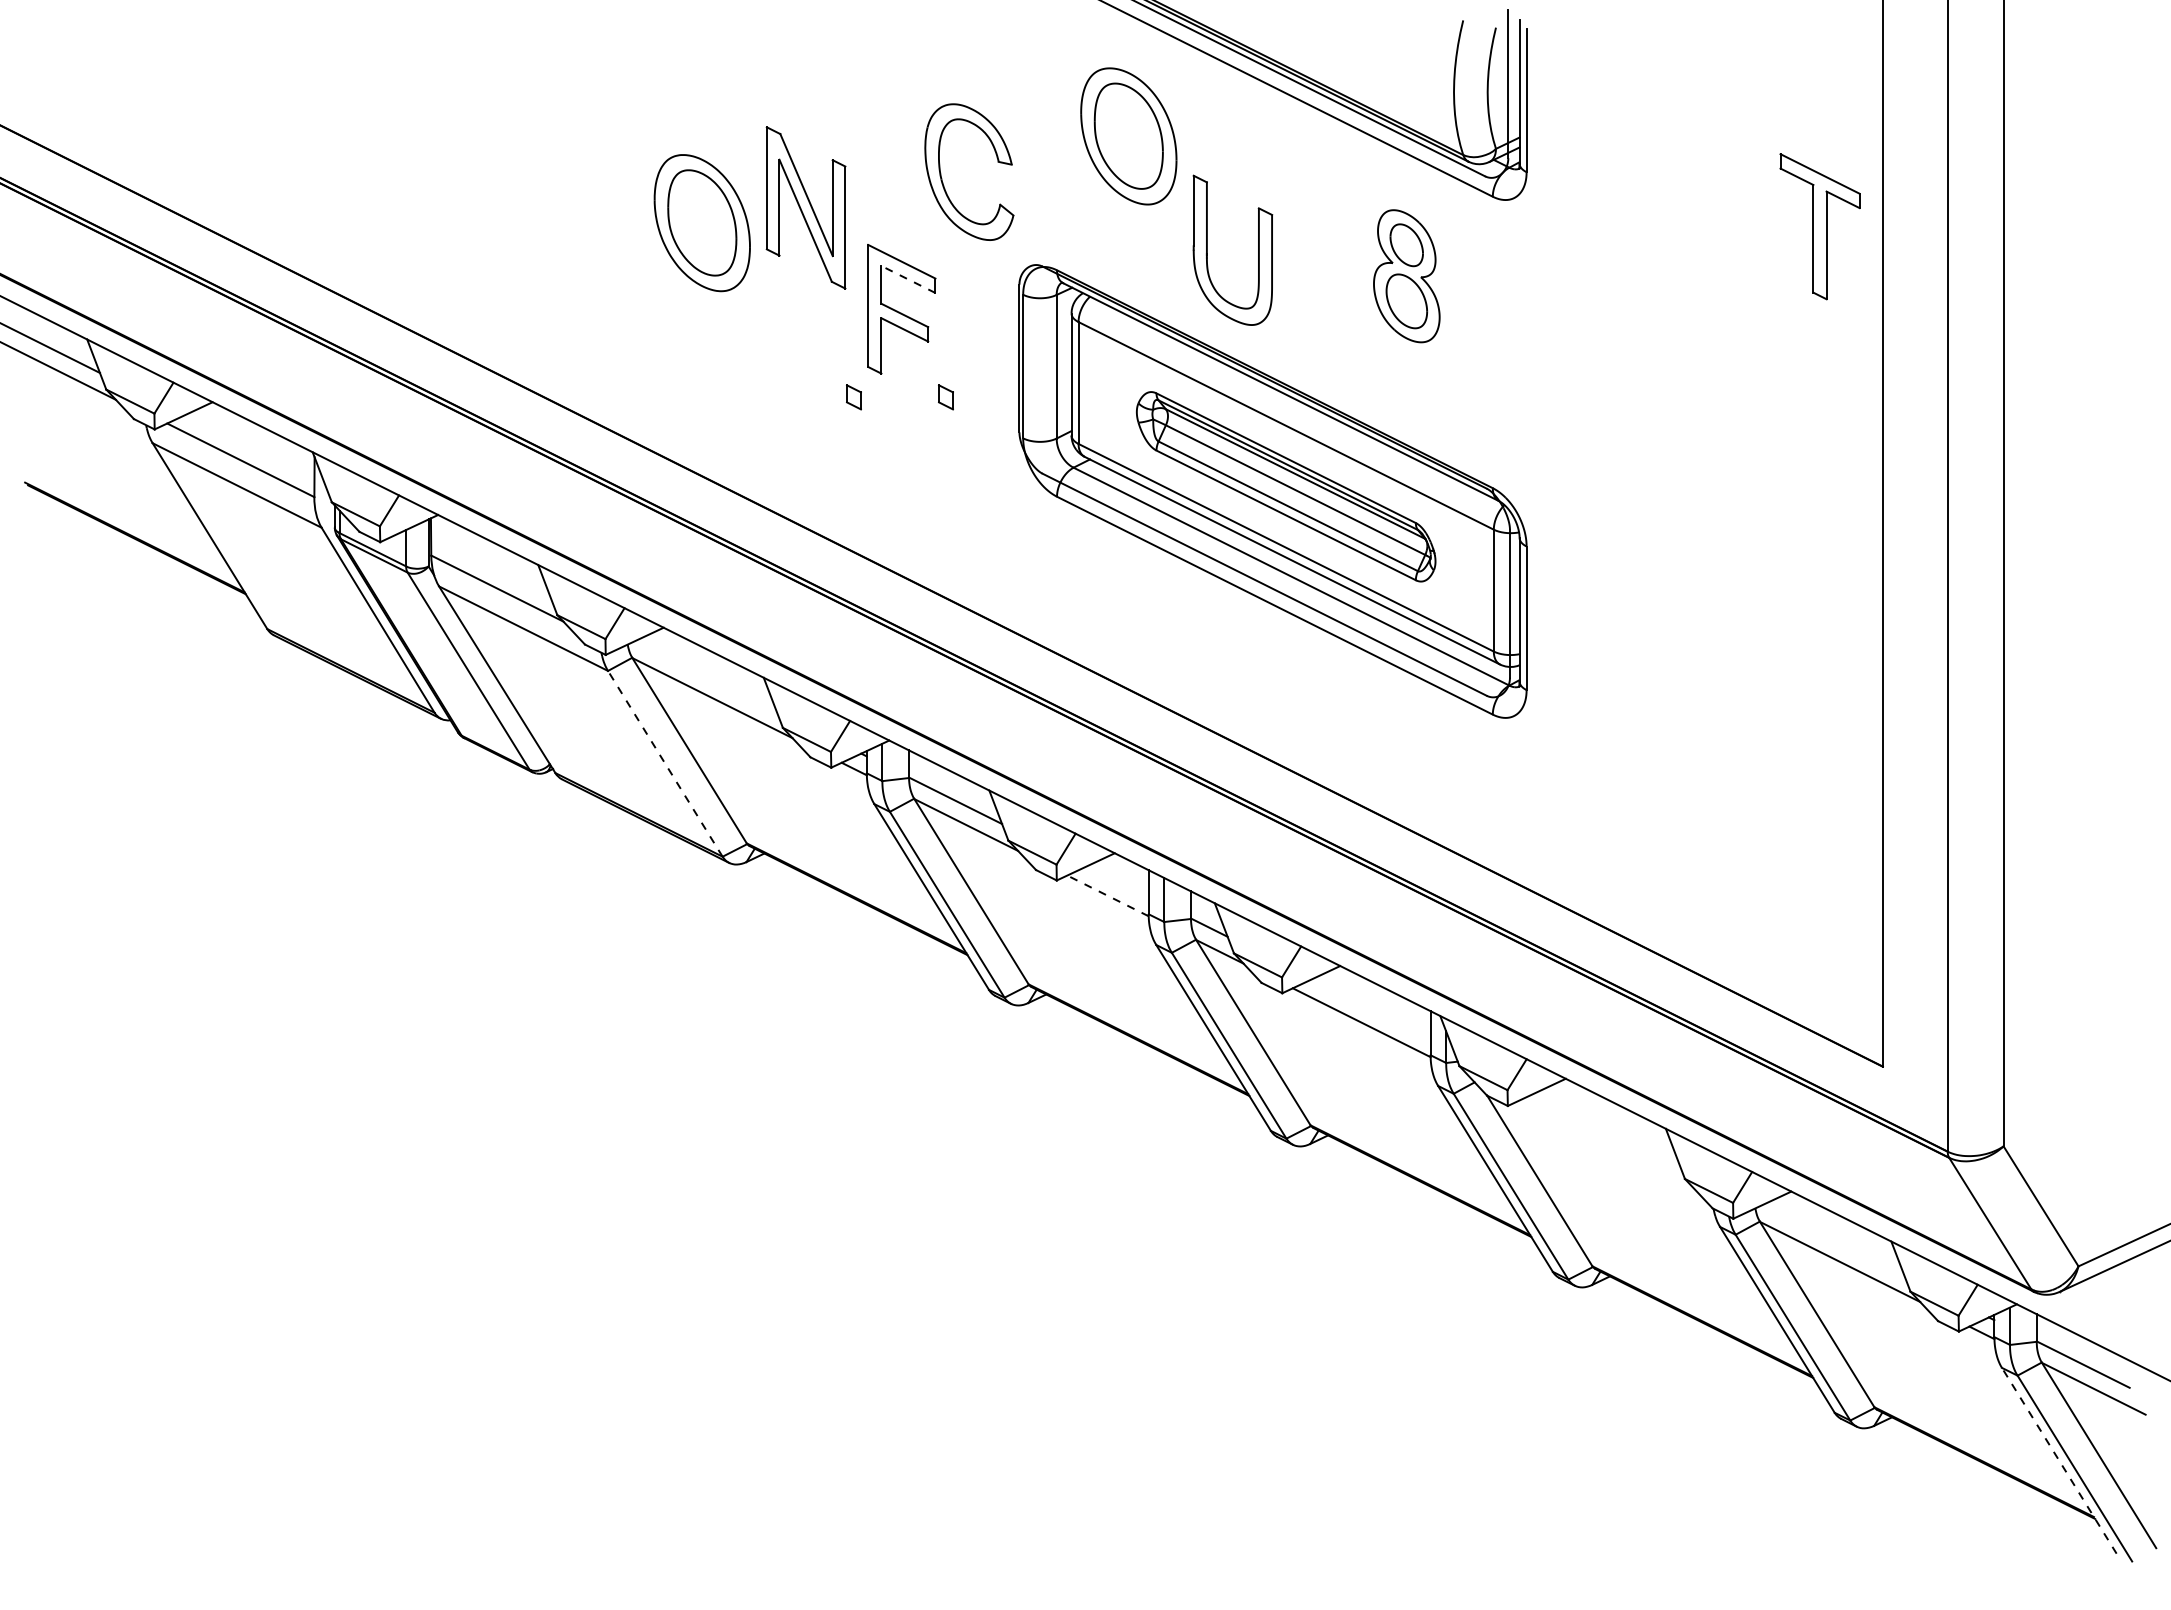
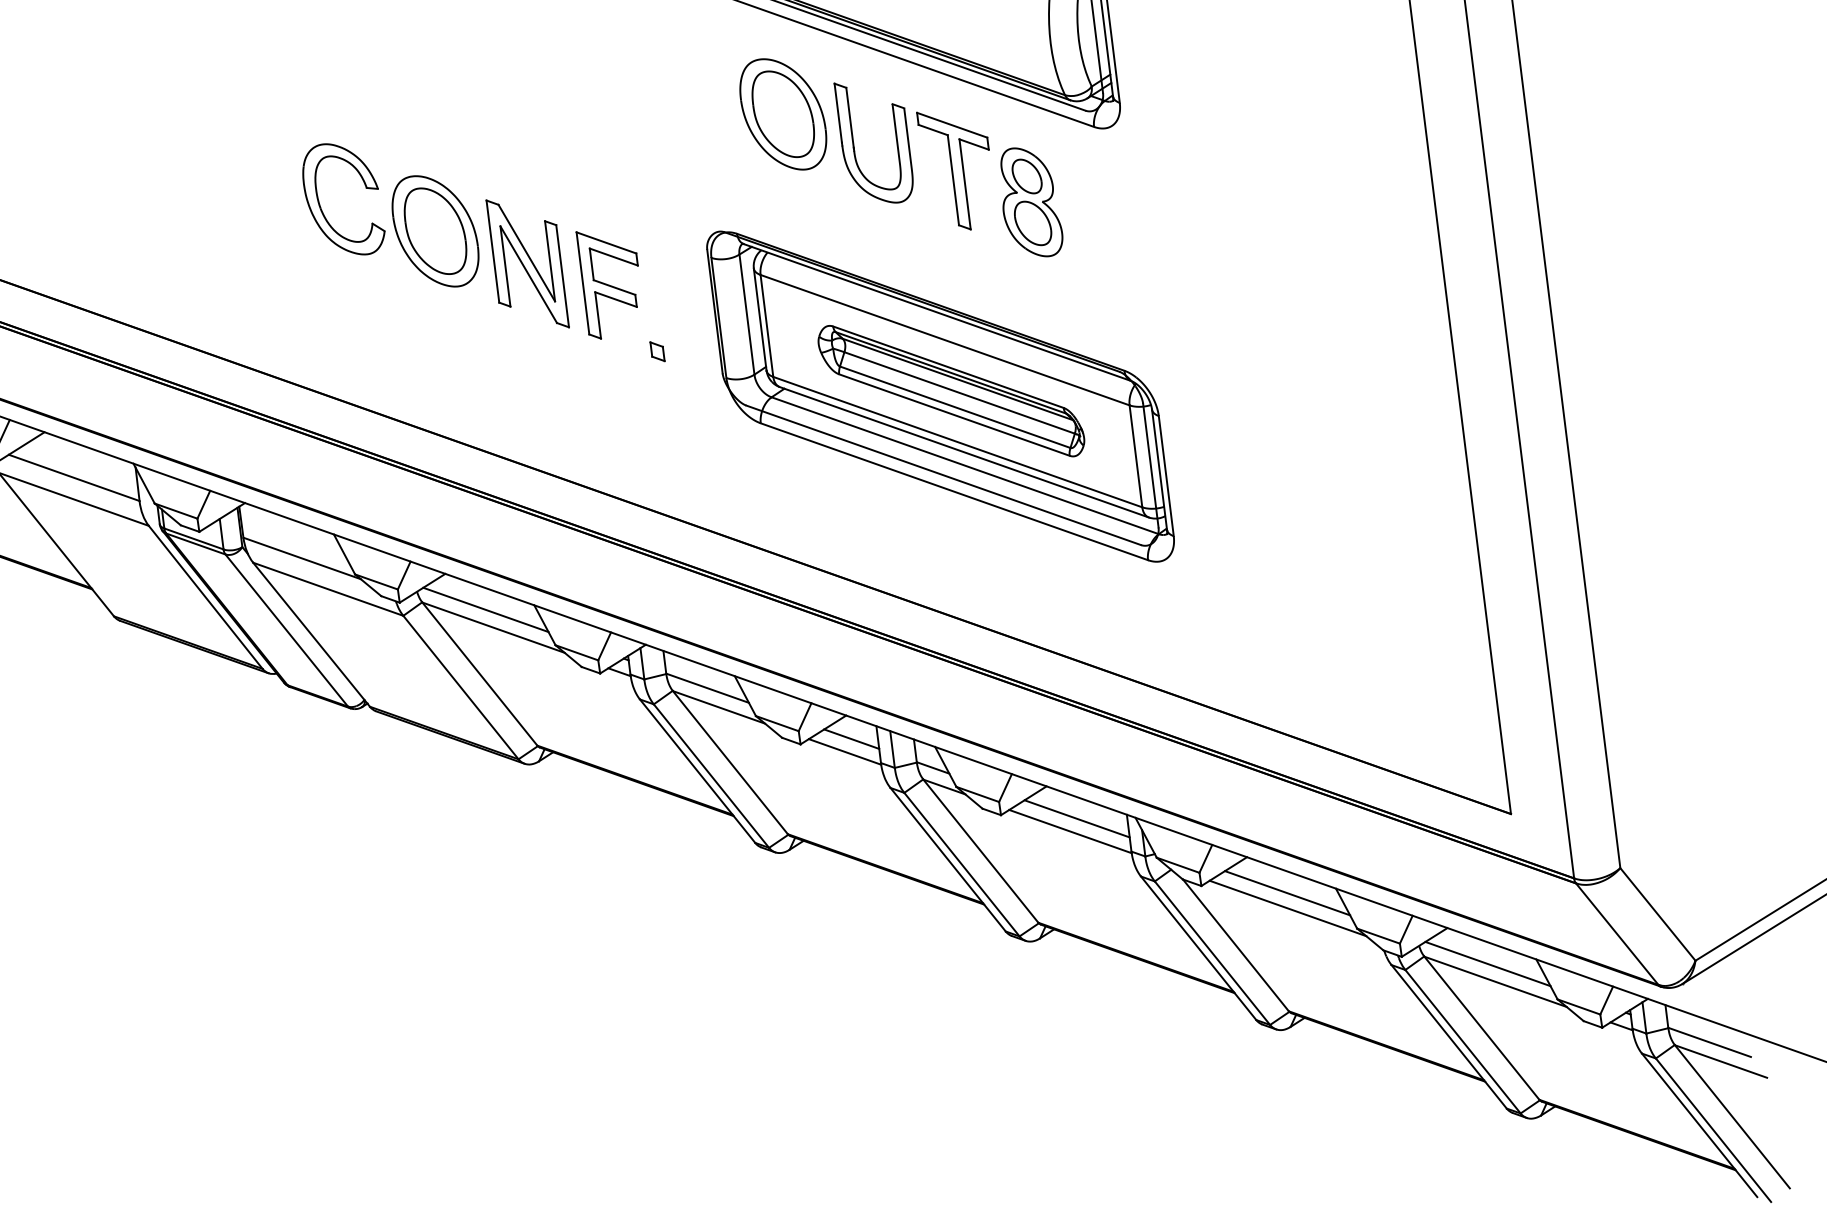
part: (942, 178) -> (321, 207), moved
part: (805, 207) -> (527, 263), moved
part: (1819, 226) -> (957, 169), moved
part: (1207, 249) -> (853, 143), moved
line: (907, 279) -> (613, 257), dashed -> solid
part: (853, 397) -> (580, 361), removed
line: (705, 675) -> (485, 609), added
line: (665, 763) -> (461, 687), dashed -> solid
line: (1117, 881) -> (851, 738), added
line: (1108, 895) -> (845, 751), dashed -> solid
line: (1371, 1008) -> (1077, 818), added
line: (1607, 1126) -> (1286, 892), added
line: (1606, 1145) -> (1288, 908), added
line: (1833, 1239) -> (1487, 963), added
line: (2059, 1460) -> (1699, 1125), dashed -> solid

